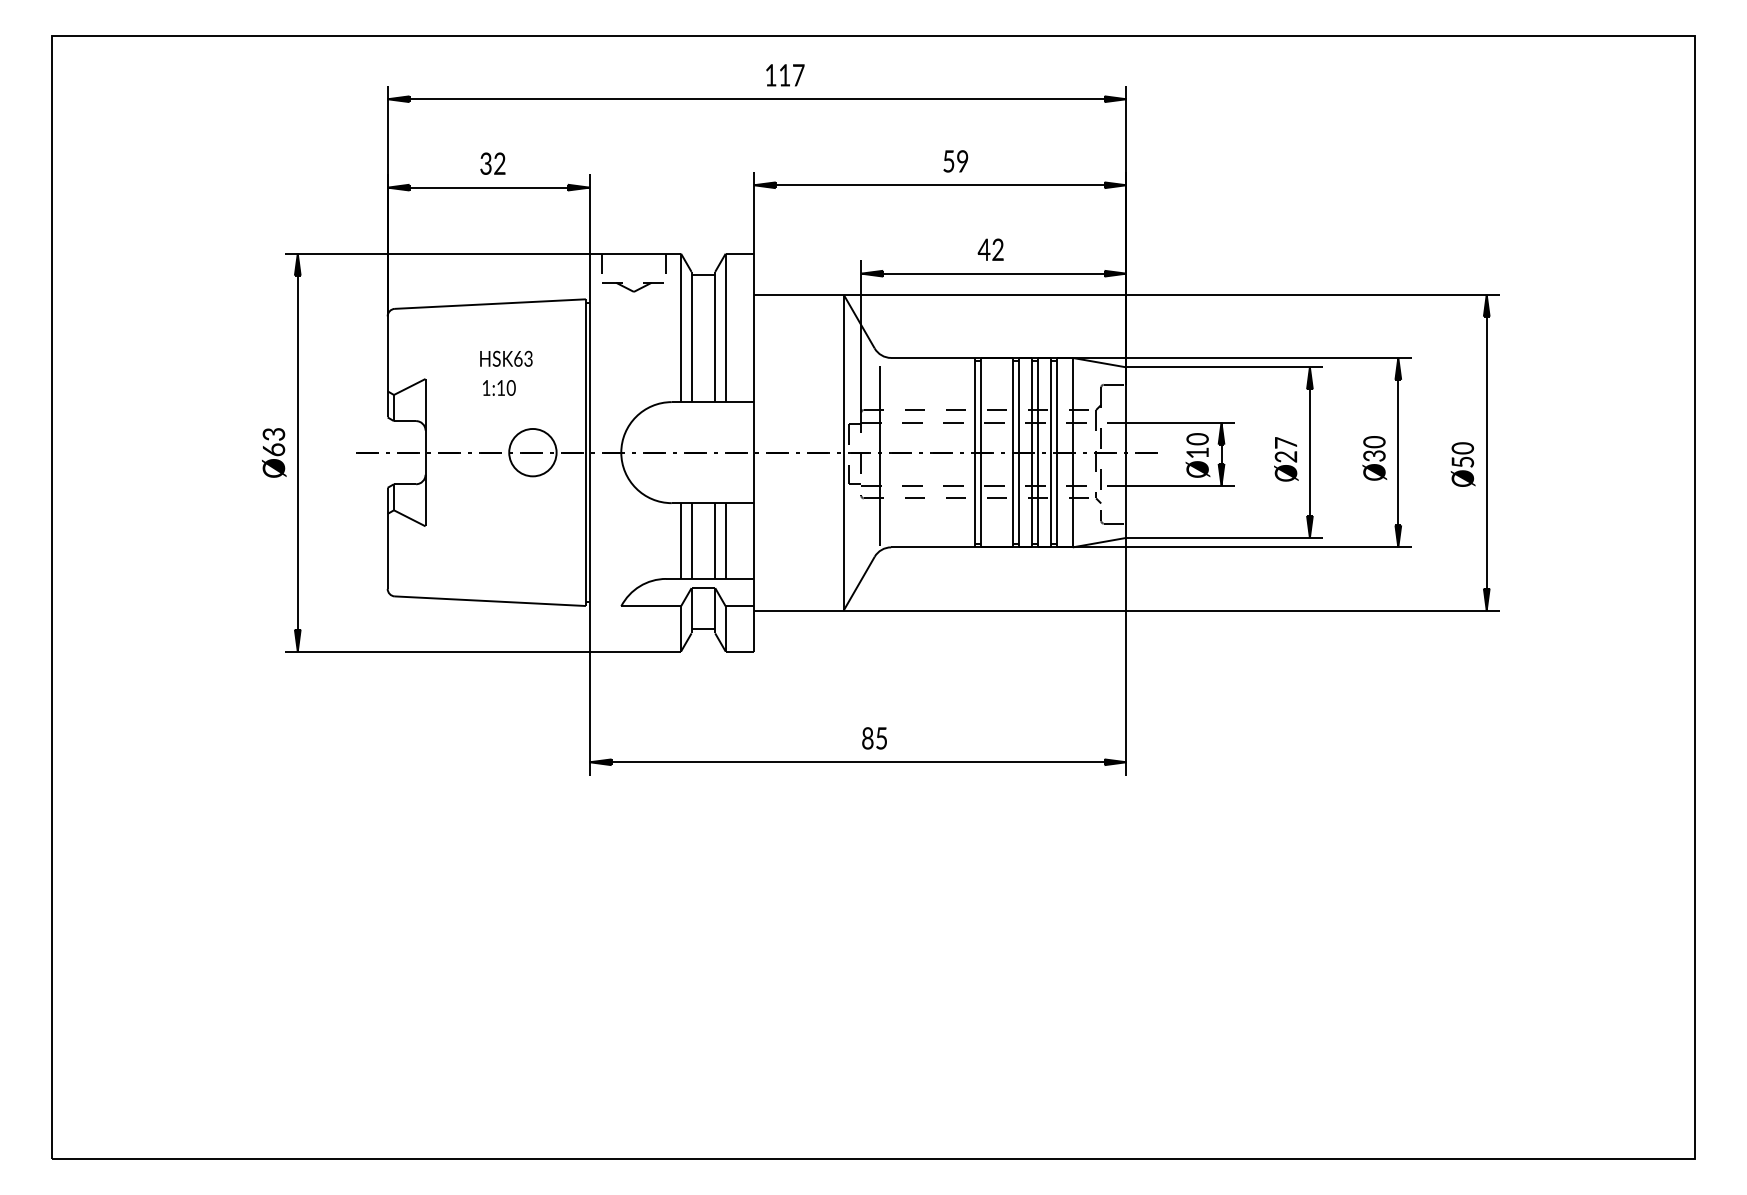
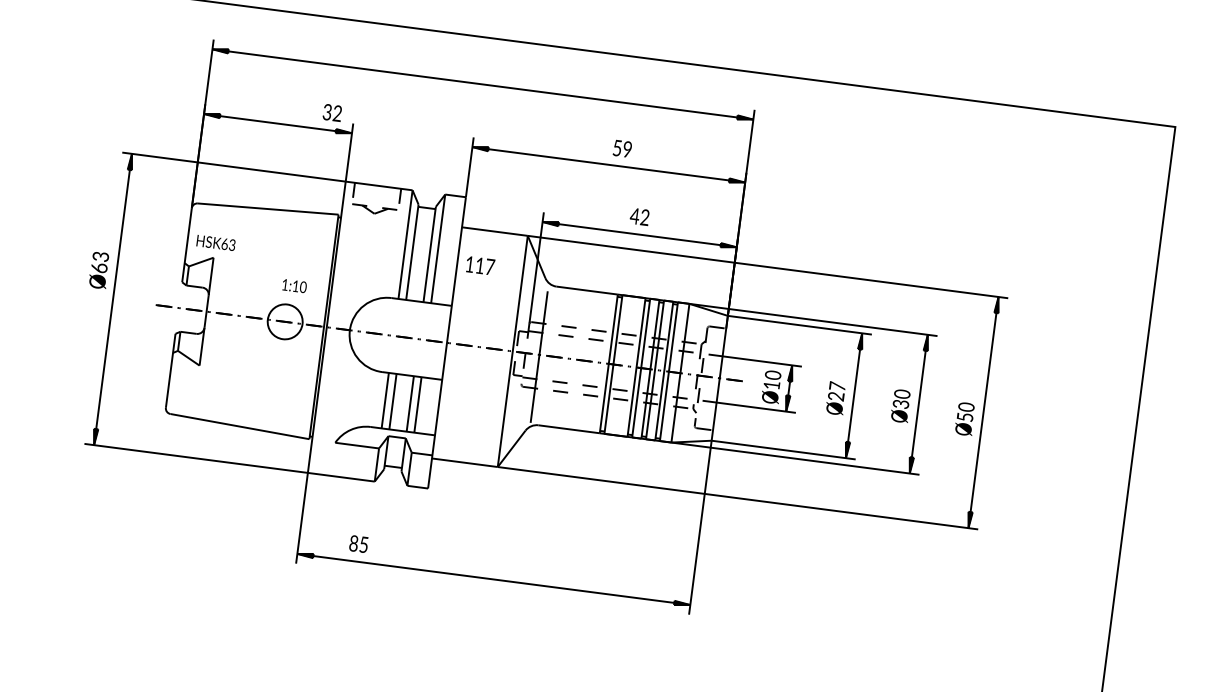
text: (785, 75) -> (480, 265), moved
text: (492, 163) -> (332, 112), moved
text: (506, 358) -> (216, 242), moved
text: (499, 387) -> (294, 285), moved
text: (274, 452) -> (99, 270), moved
text: (874, 738) -> (358, 544), moved

